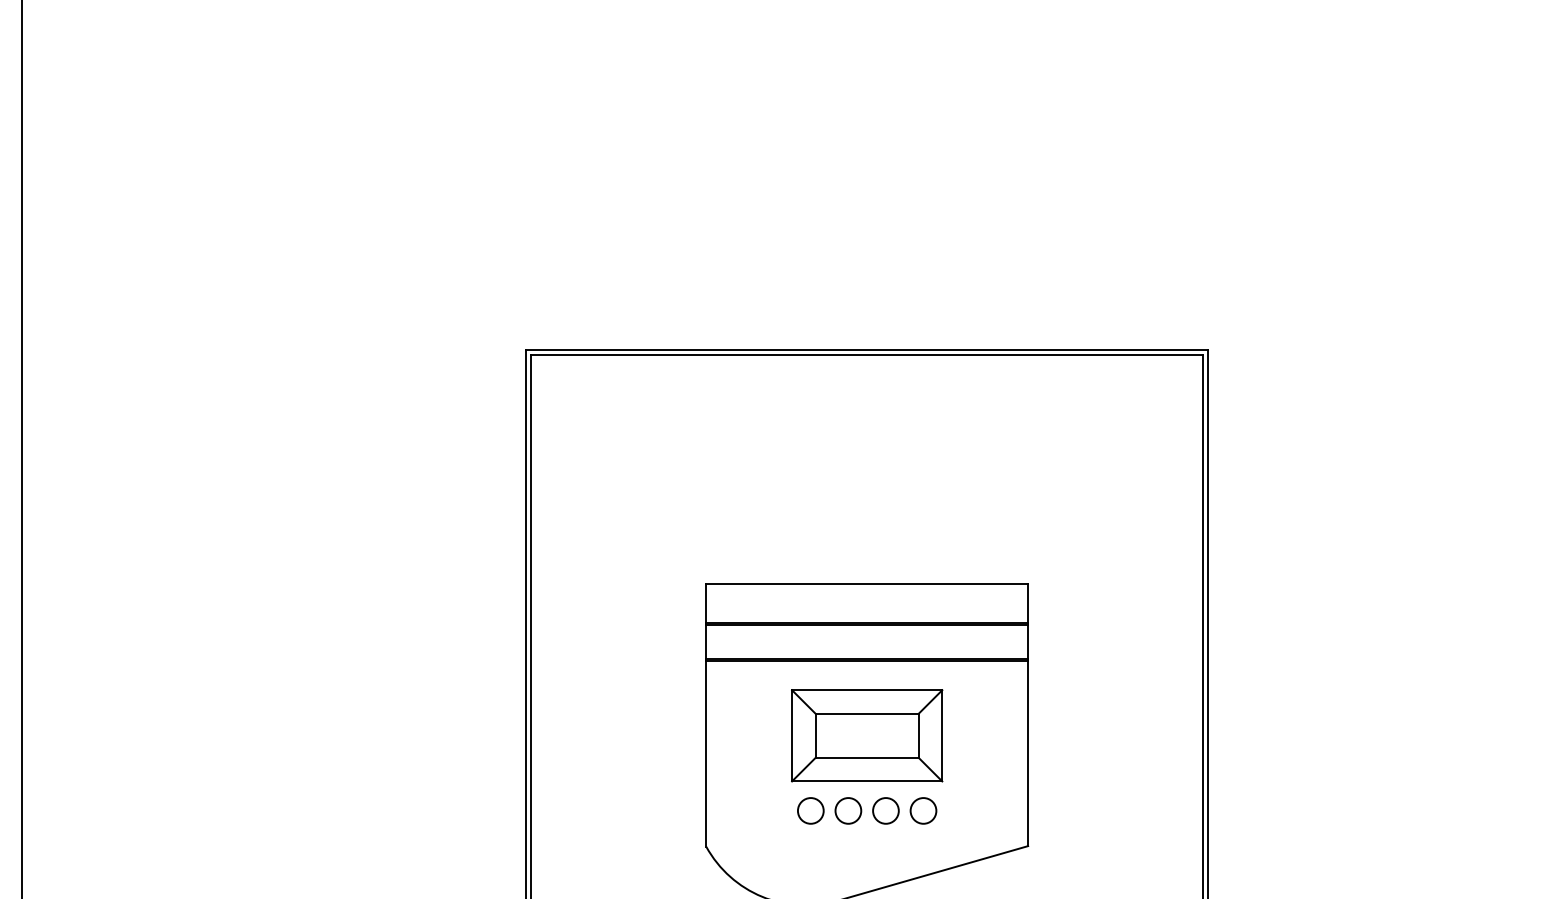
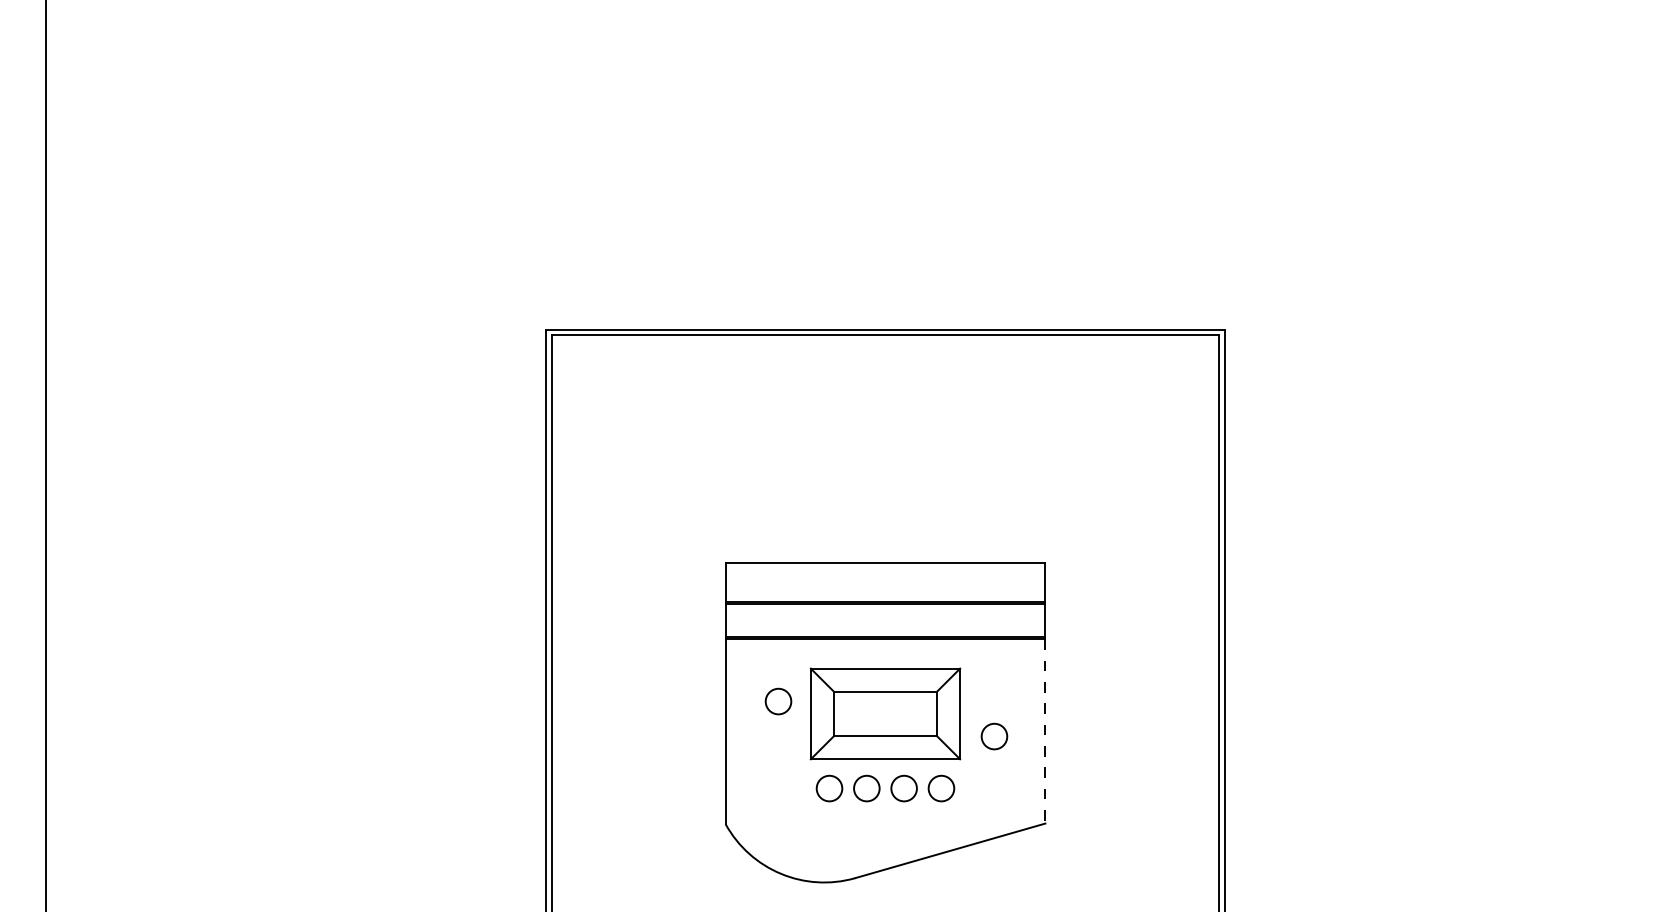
circle: (759, 723) -> (778, 701), added
line: (1028, 753) -> (1045, 731), solid -> dashed
circle: (976, 758) -> (994, 736), added

